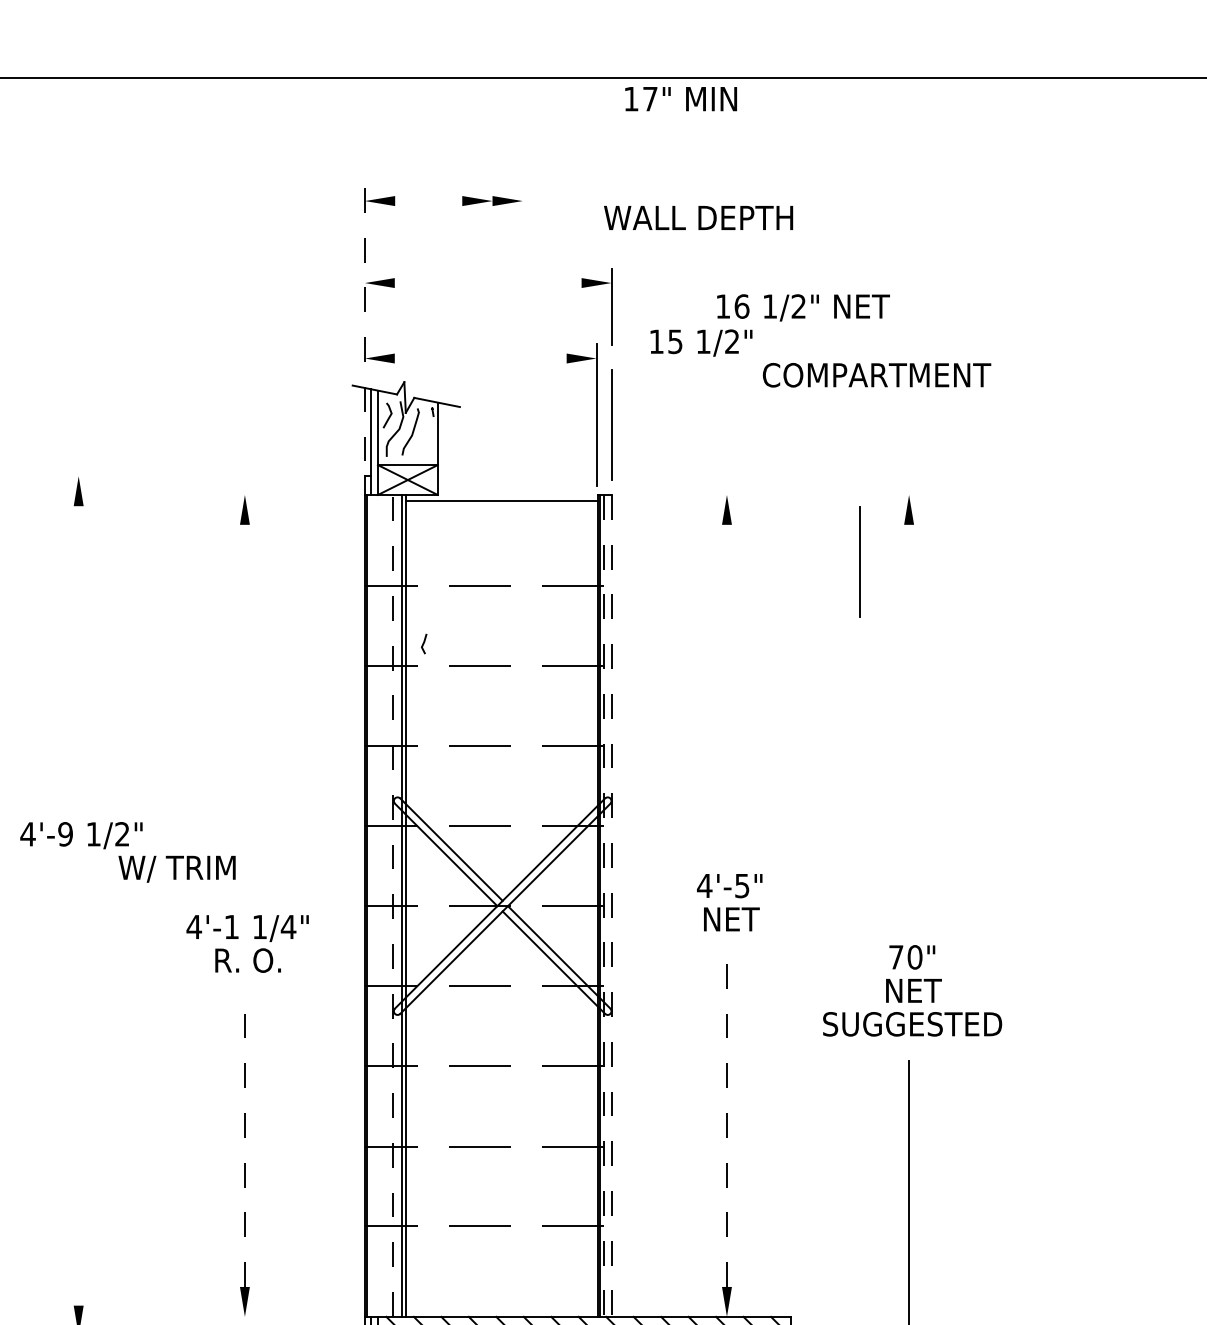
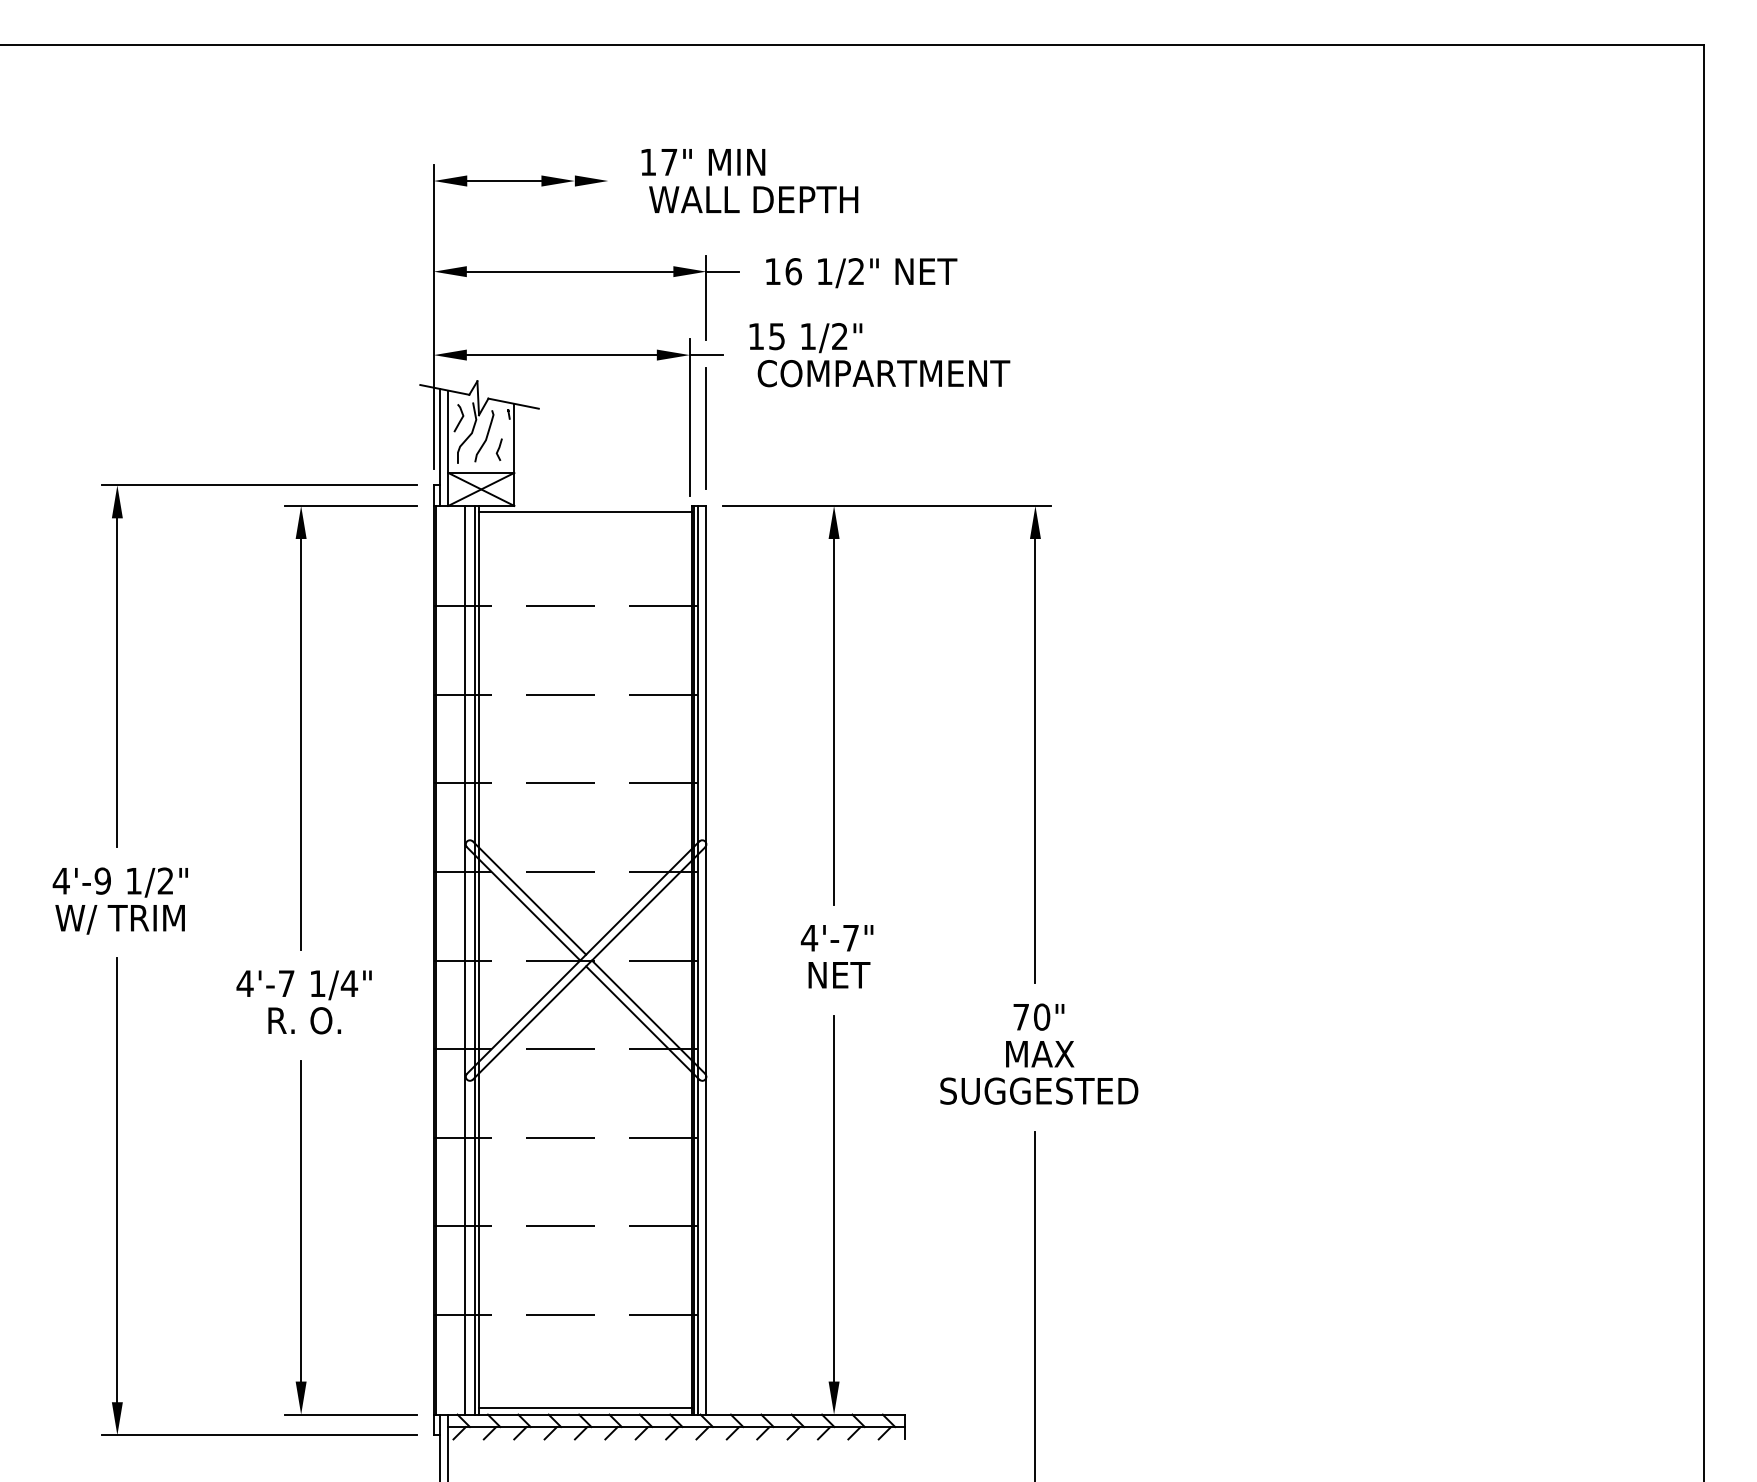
text: (681, 99) -> (703, 162), moved
line: (428, 201) -> (504, 181), added
text: (698, 217) -> (753, 199), moved
line: (487, 282) -> (569, 271), added
line: (626, 282) -> (722, 271), added
text: (803, 308) -> (861, 273), moved
line: (364, 323) -> (433, 316), dashed -> solid
line: (480, 358) -> (561, 355), added
line: (610, 358) -> (705, 355), added
text: (876, 375) -> (883, 373), moved
line: (207, 476) -> (259, 485), added
line: (290, 494) -> (351, 505), added
line: (774, 494) -> (886, 505), added
line: (859, 561) -> (980, 579), removed
line: (423, 643) -> (498, 449), moved
line: (78, 654) -> (117, 682), added
line: (727, 689) -> (834, 721), added
line: (245, 710) -> (301, 744), added
line: (909, 725) -> (1035, 760), added
text: (176, 869) -> (119, 919), moved
text: (741, 886) -> (850, 938), 4'-5" -> 4'-7"
line: (392, 905) -> (464, 959), dashed -> solid
line: (604, 906) -> (698, 960), dashed -> solid
line: (611, 906) -> (706, 960), dashed -> solid
text: (231, 926) -> (286, 983), 4'-1 -> 4'-7
text: (913, 991) -> (1040, 1054), NET -> MAX
line: (78, 1105) -> (117, 1180), added
line: (727, 1121) -> (834, 1198), dashed -> solid
line: (245, 1141) -> (301, 1220), dashed -> solid
line: (502, 1311) -> (585, 1408), added
line: (290, 1316) -> (351, 1414), added

